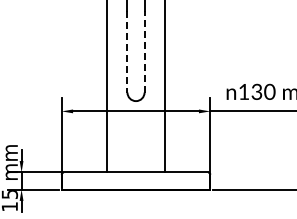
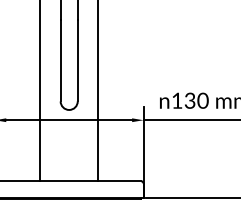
line: (127, 51) -> (60, 60), dashed -> solid
line: (144, 51) -> (77, 60), dashed -> solid

